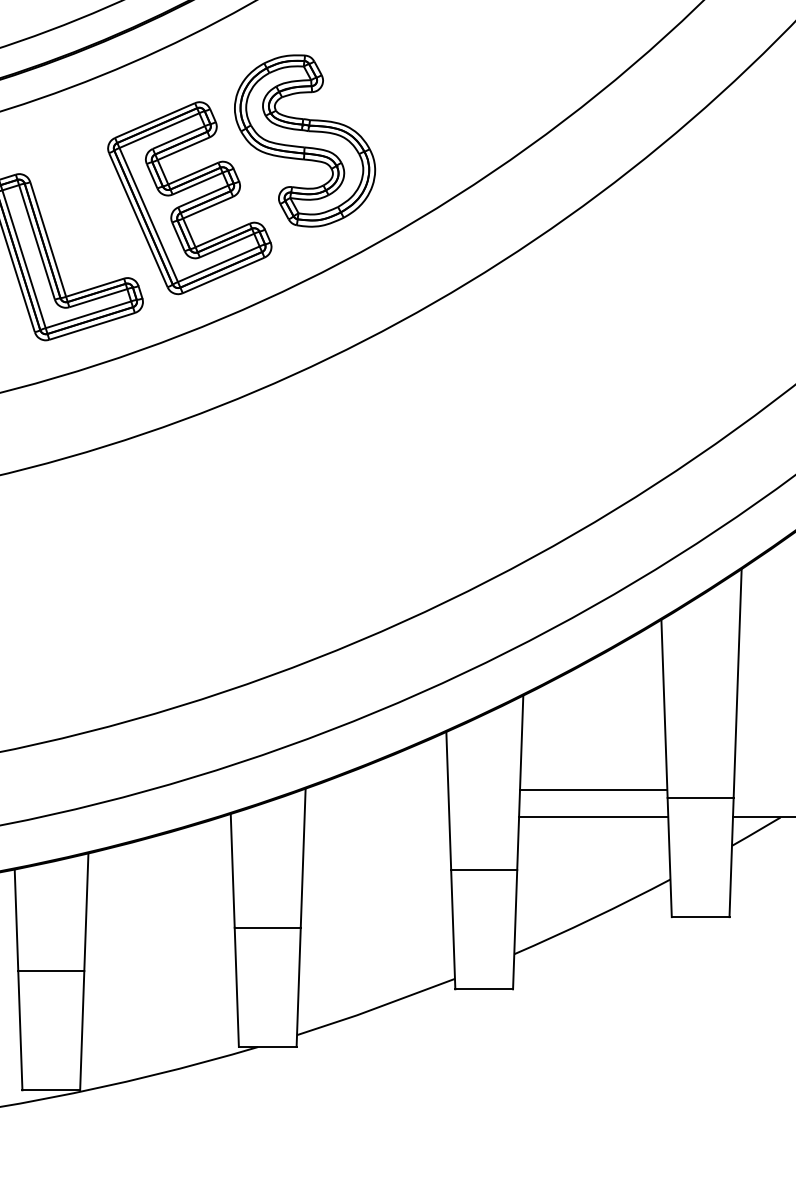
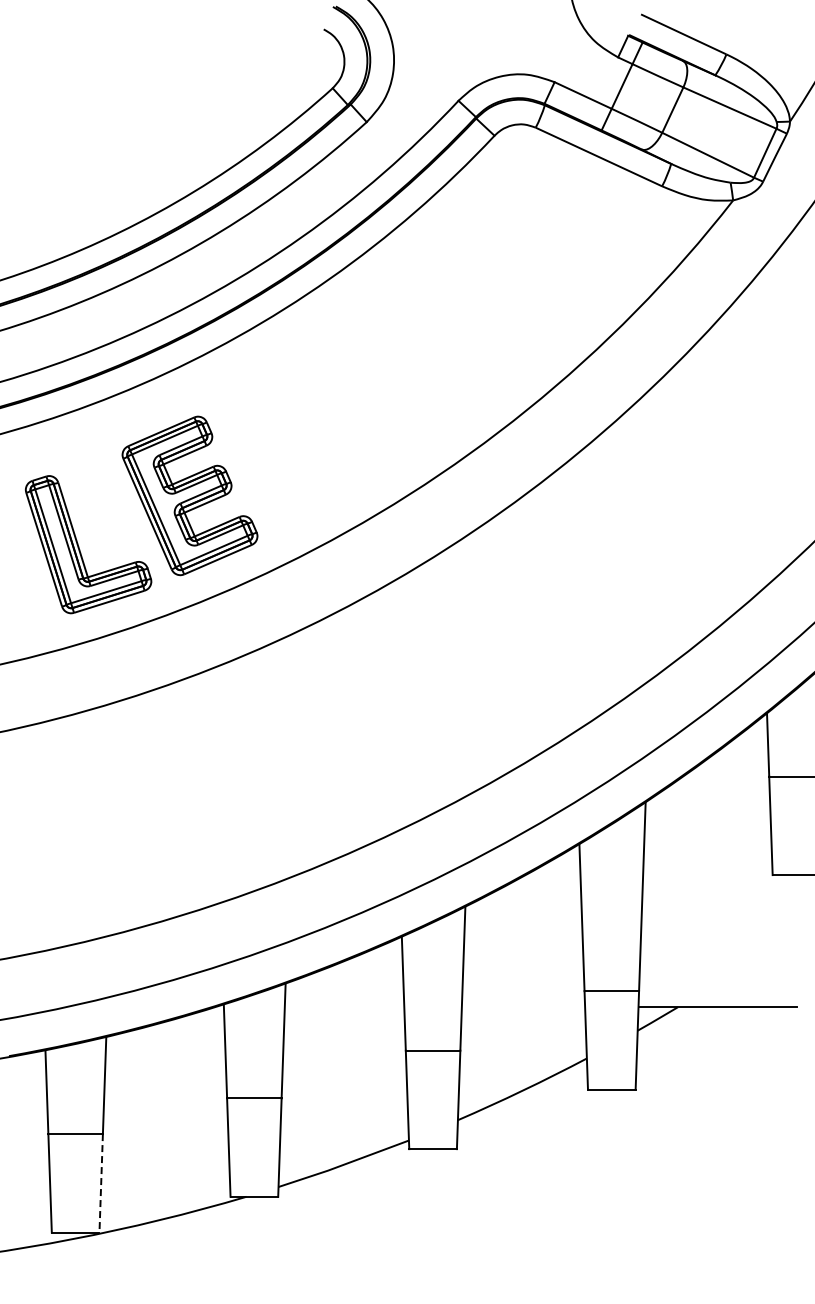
part: (304, 140) -> (284, 448), removed
line: (593, 789) -> (523, 984), removed
line: (593, 817) -> (523, 1007), removed
line: (82, 1030) -> (101, 1183), solid -> dashed

